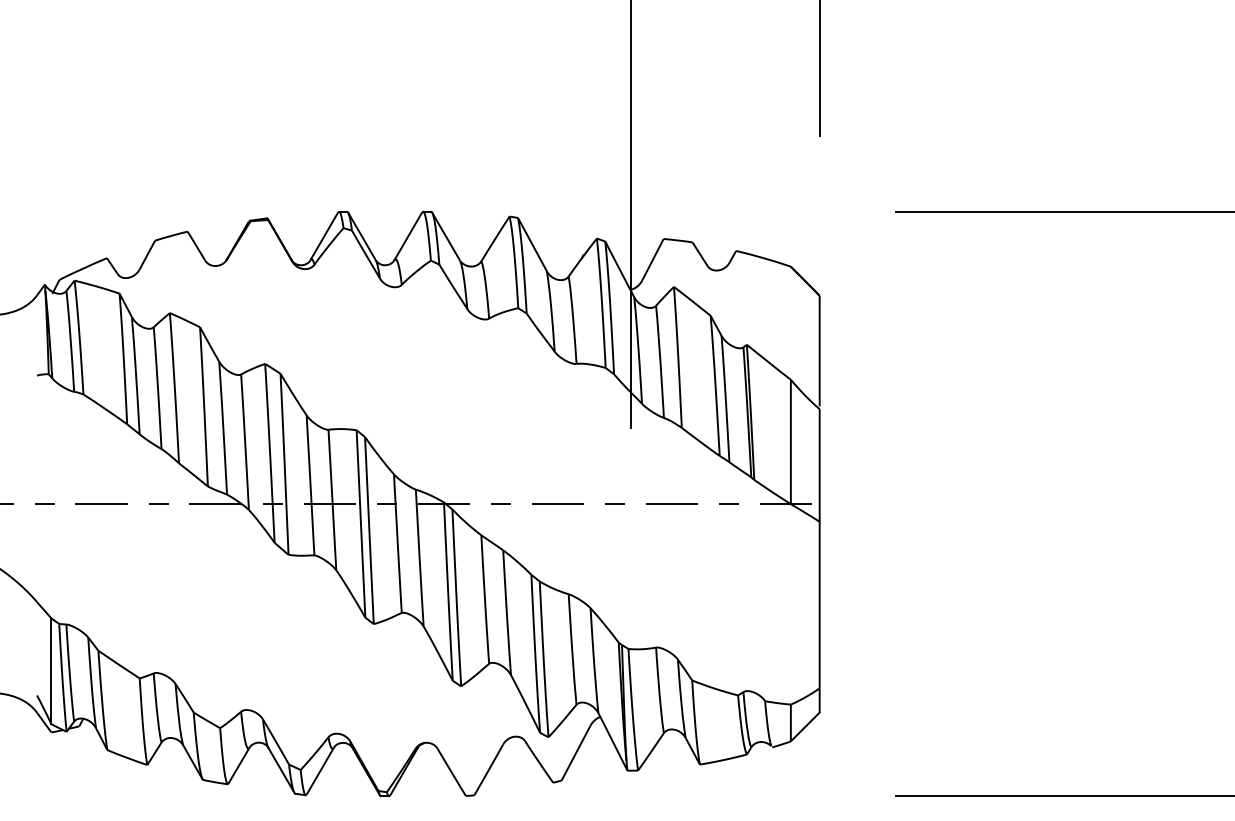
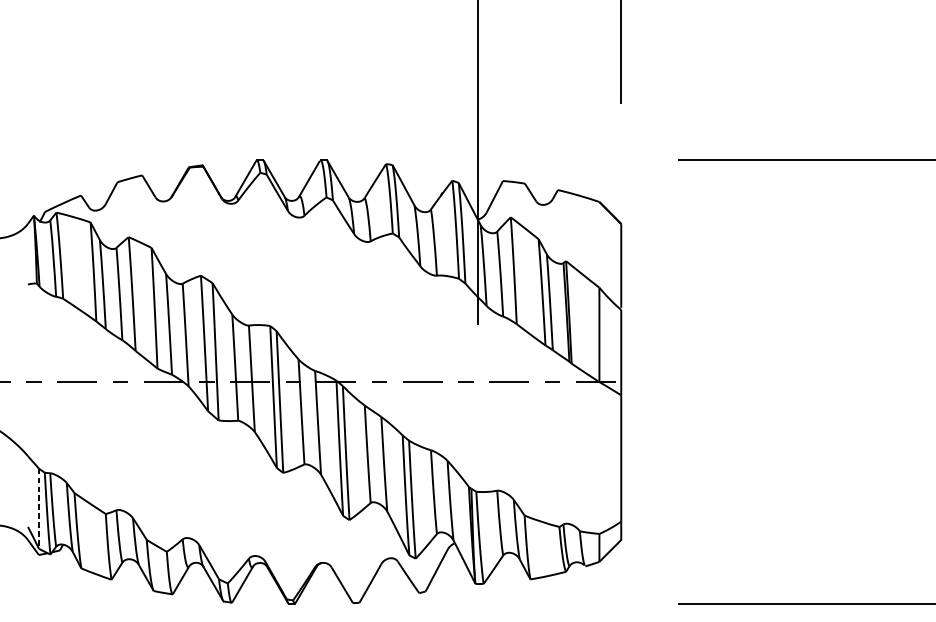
line: (51, 671) -> (38, 508), solid -> dashed

